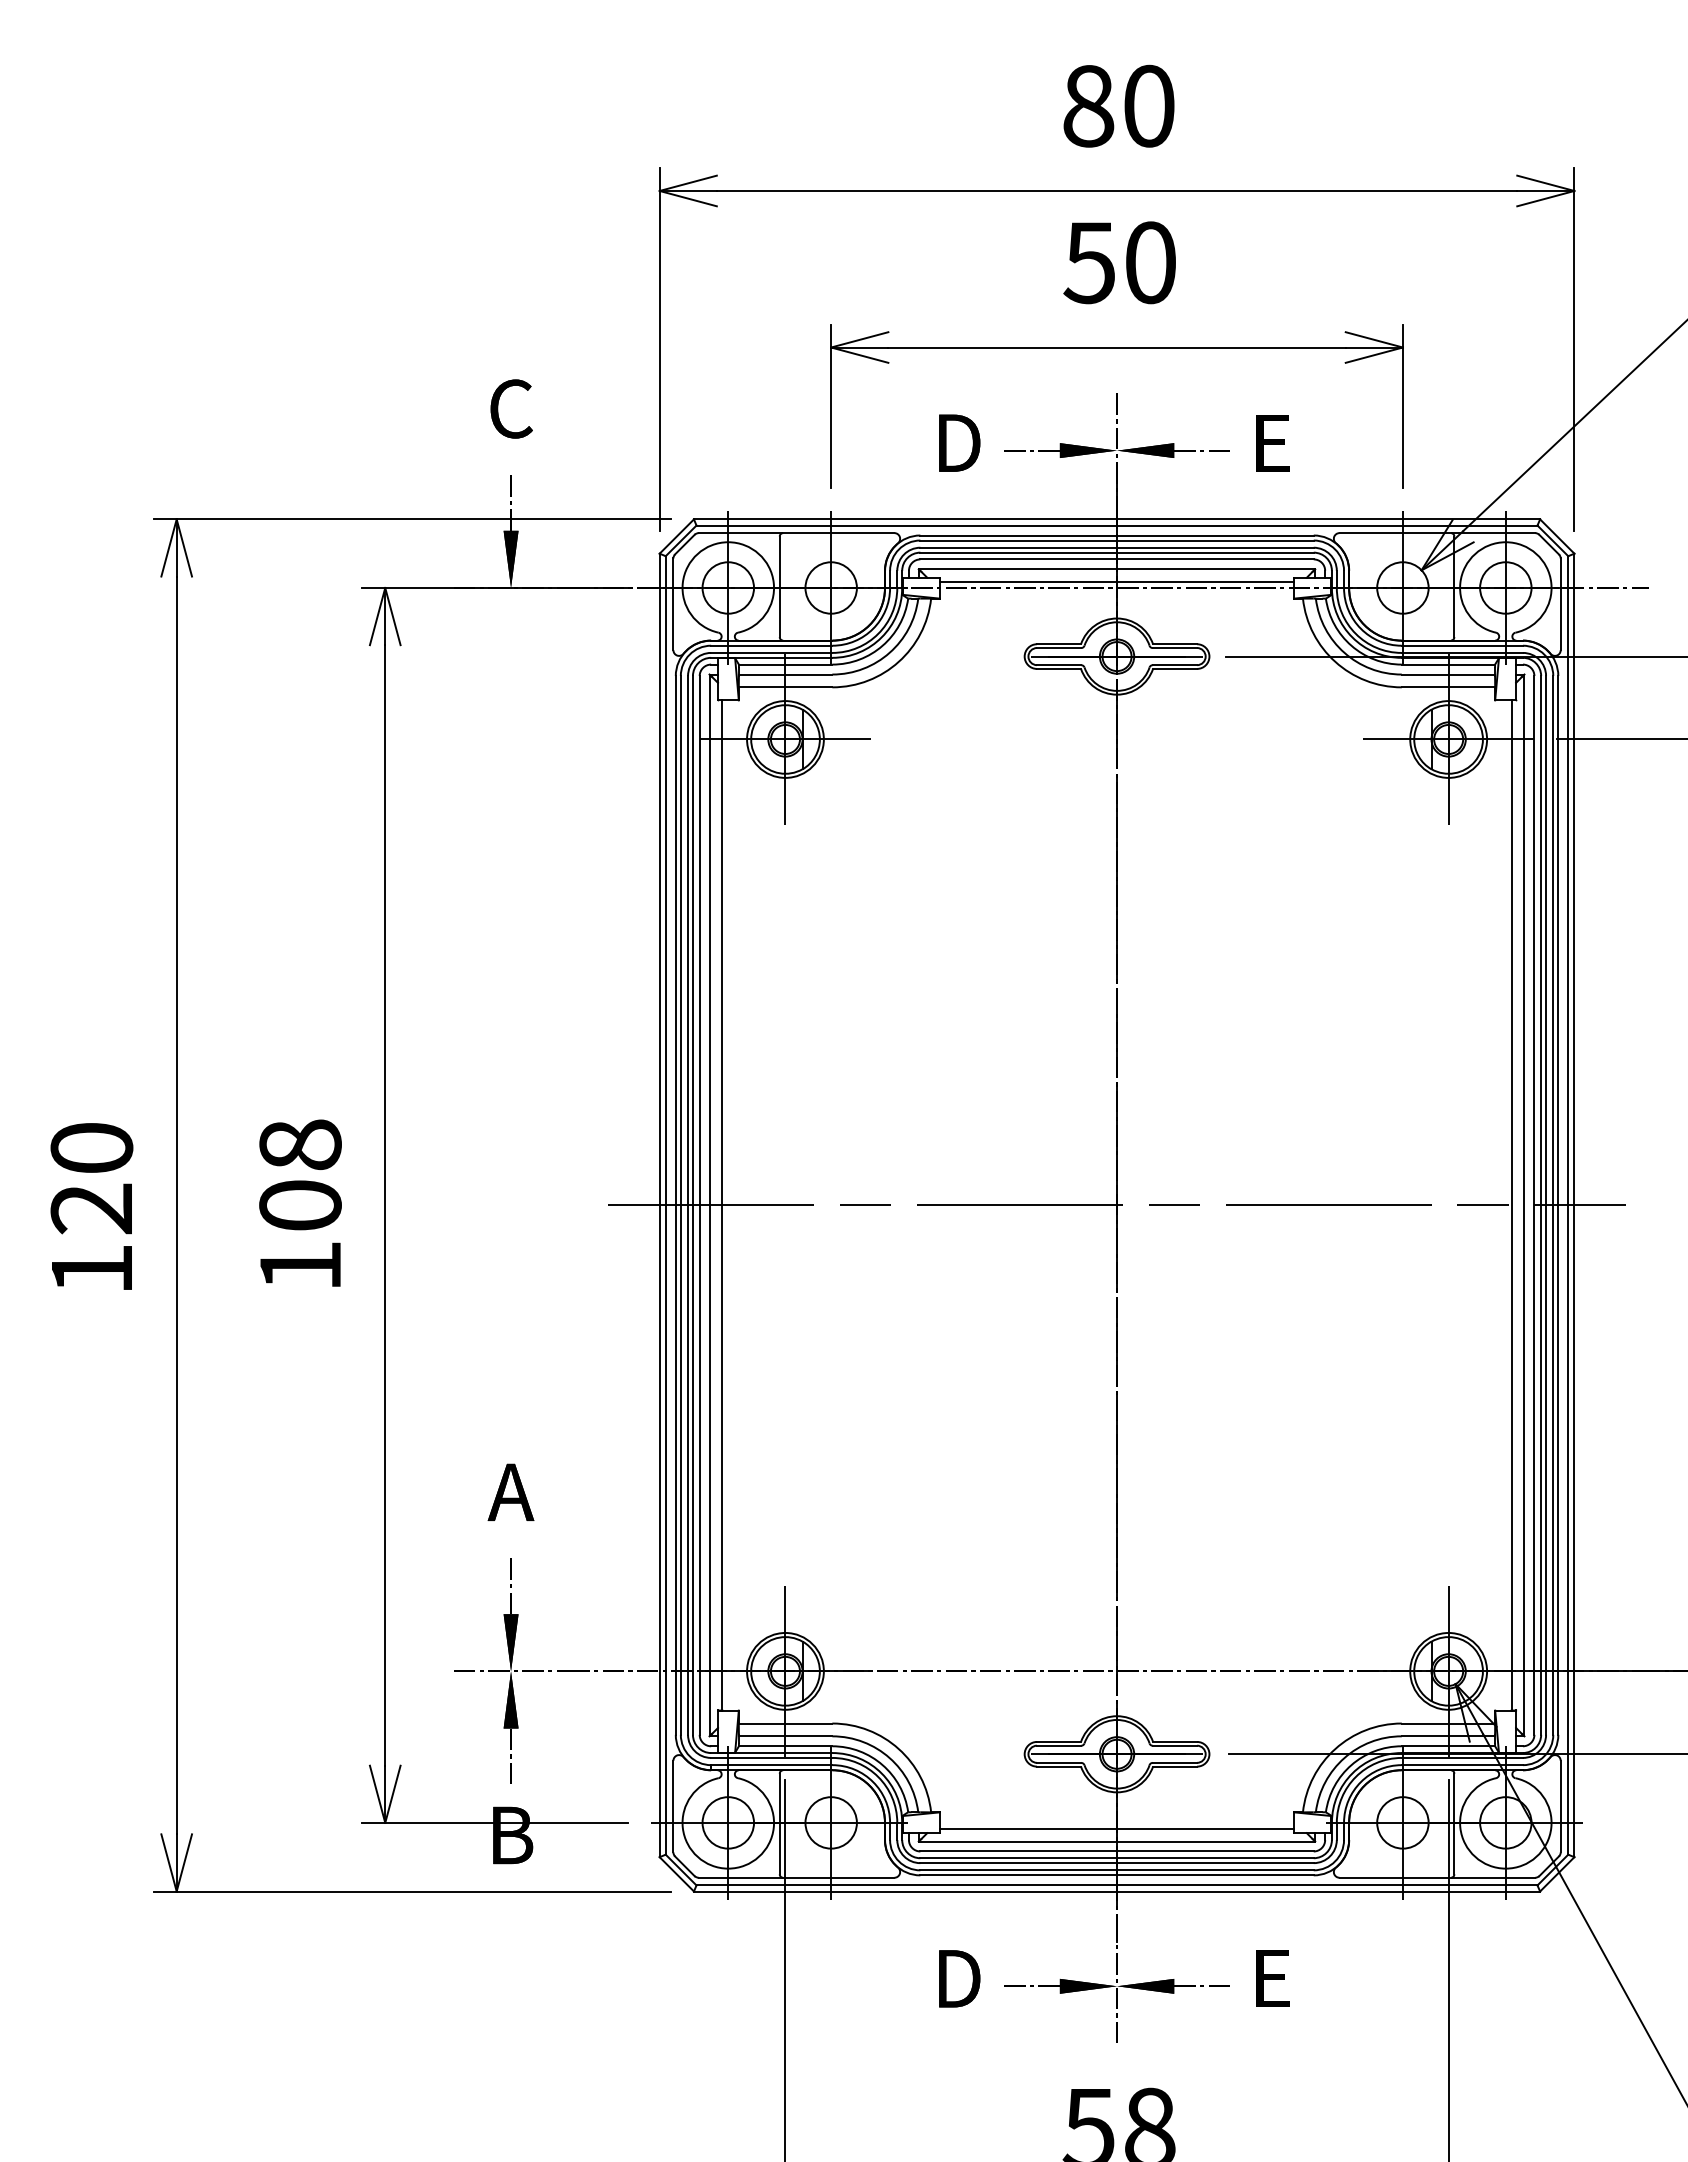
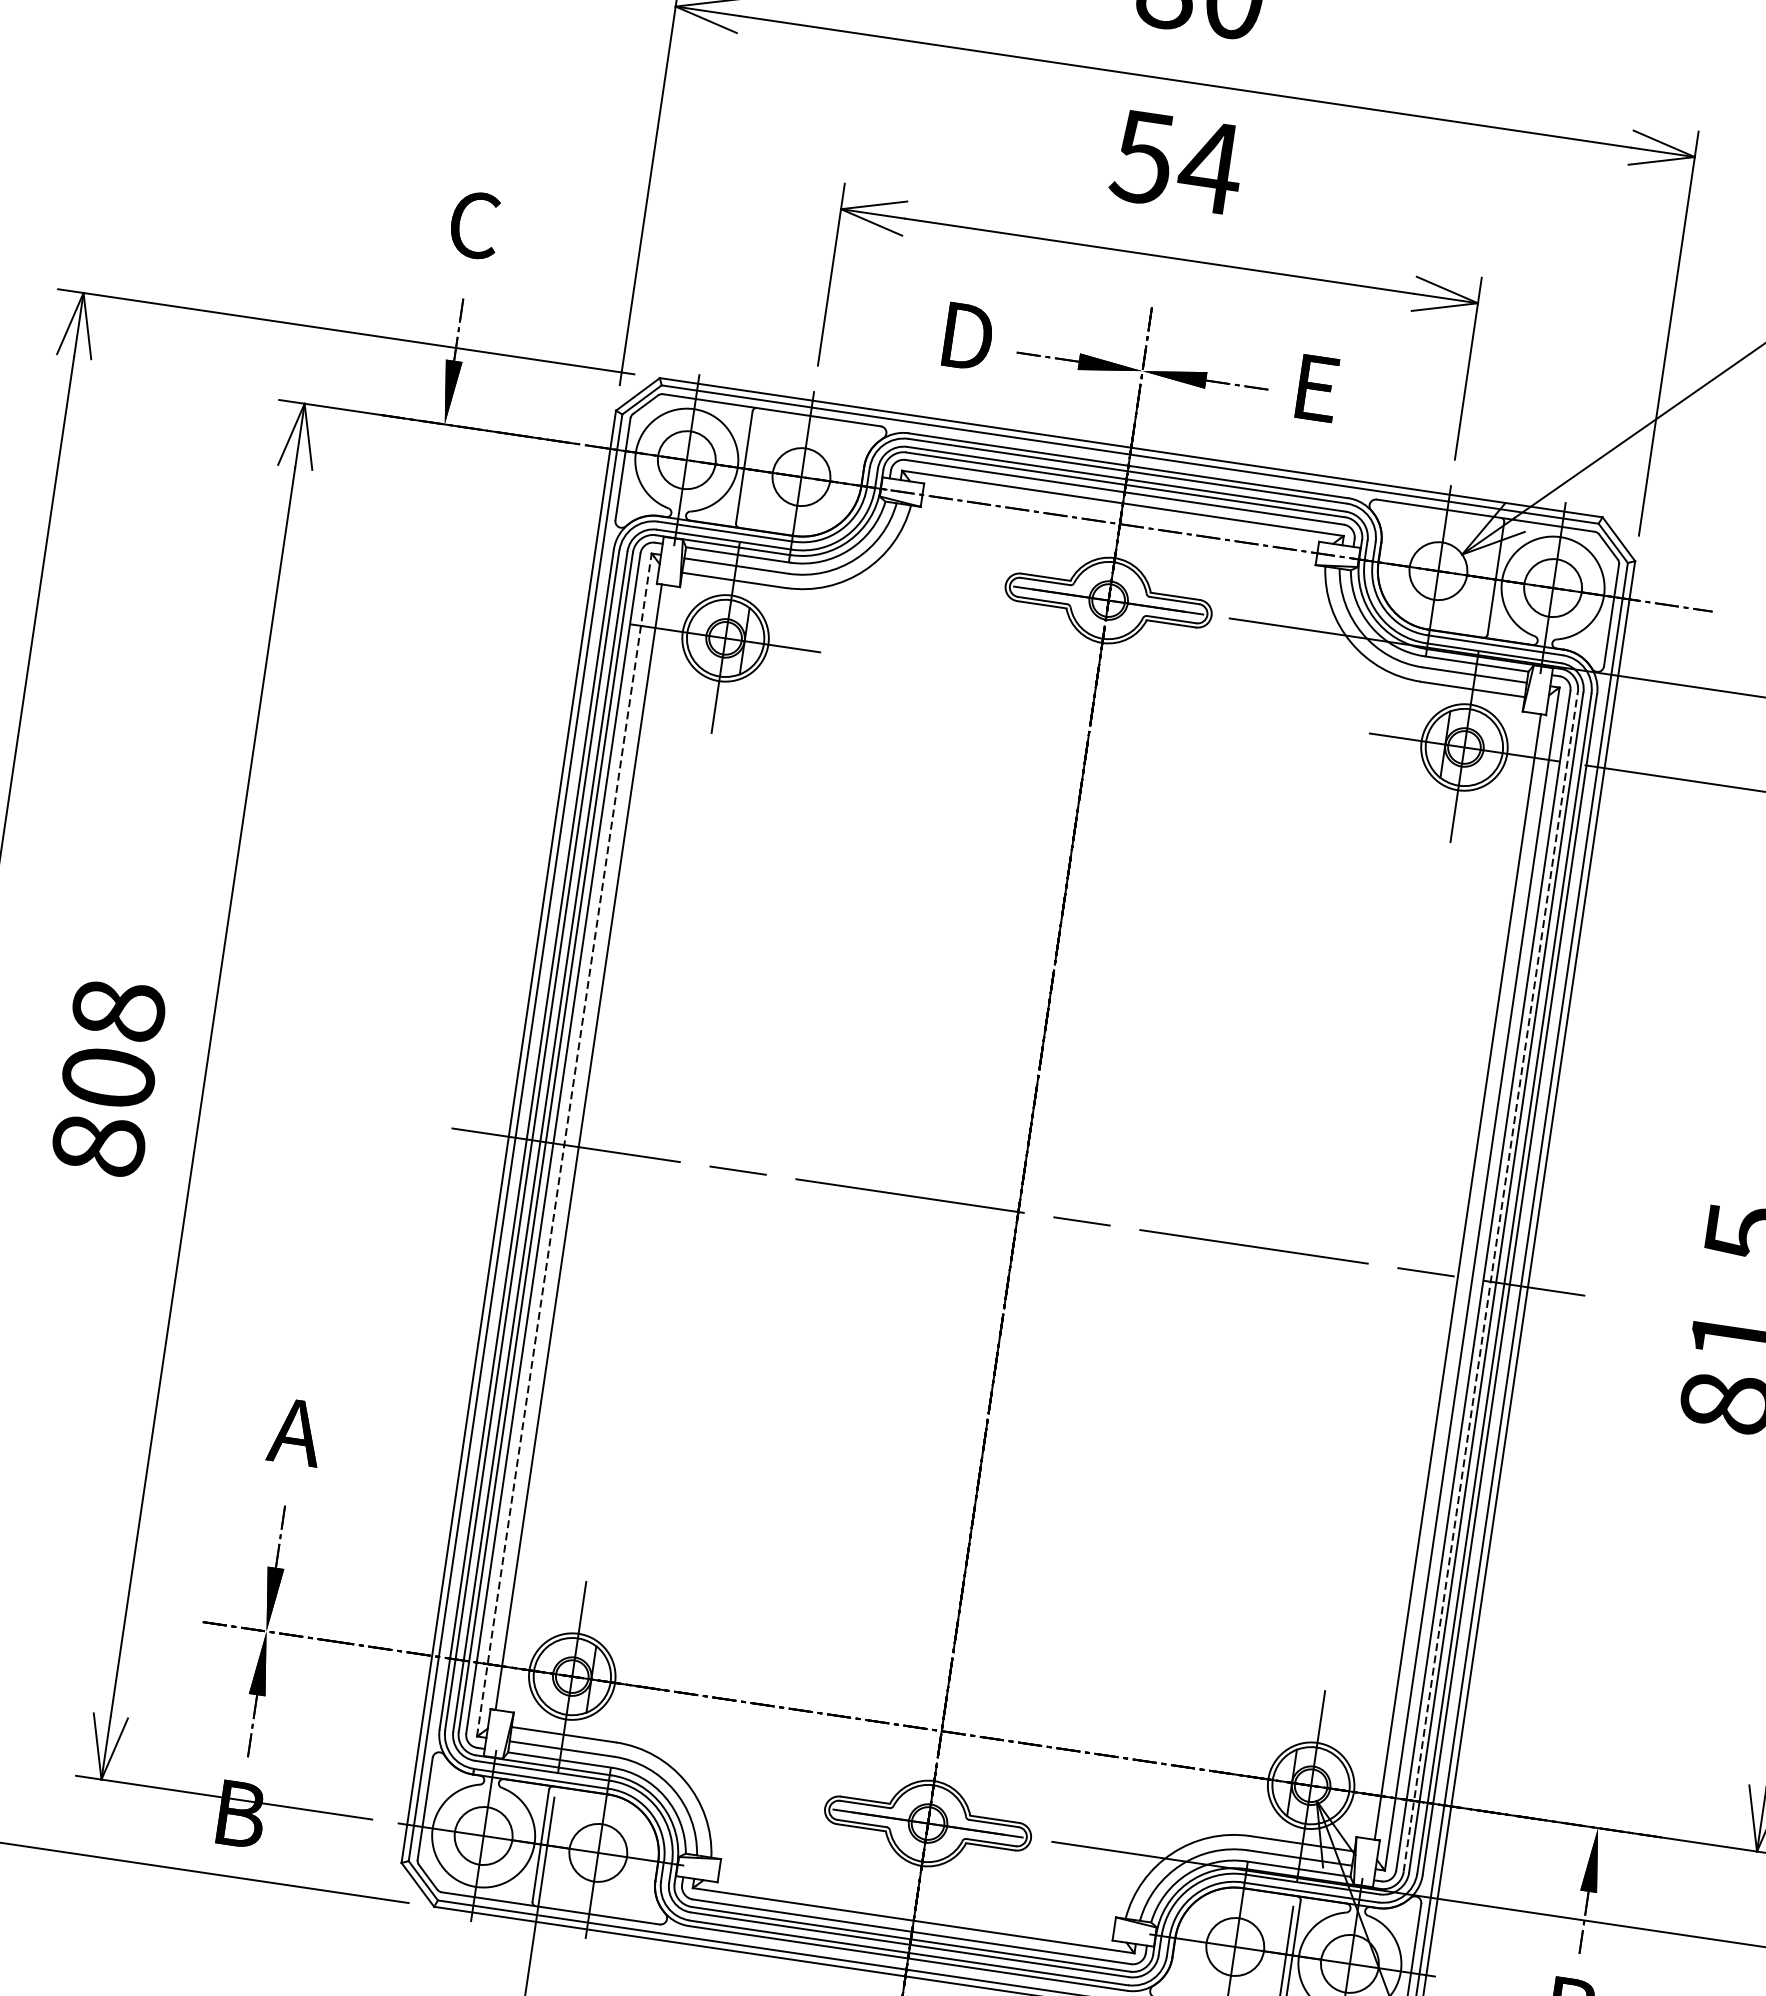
text: (1150, 262) -> (1210, 167), 50 -> 54
line: (1116, 582) -> (1120, 517), removed
line: (1541, 1204) -> (1491, 1280), solid -> dashed
line: (709, 1205) -> (564, 1145), solid -> dashed
text: (300, 1265) -> (98, 1144), 108 -> 808
line: (1116, 1828) -> (915, 1906), removed

